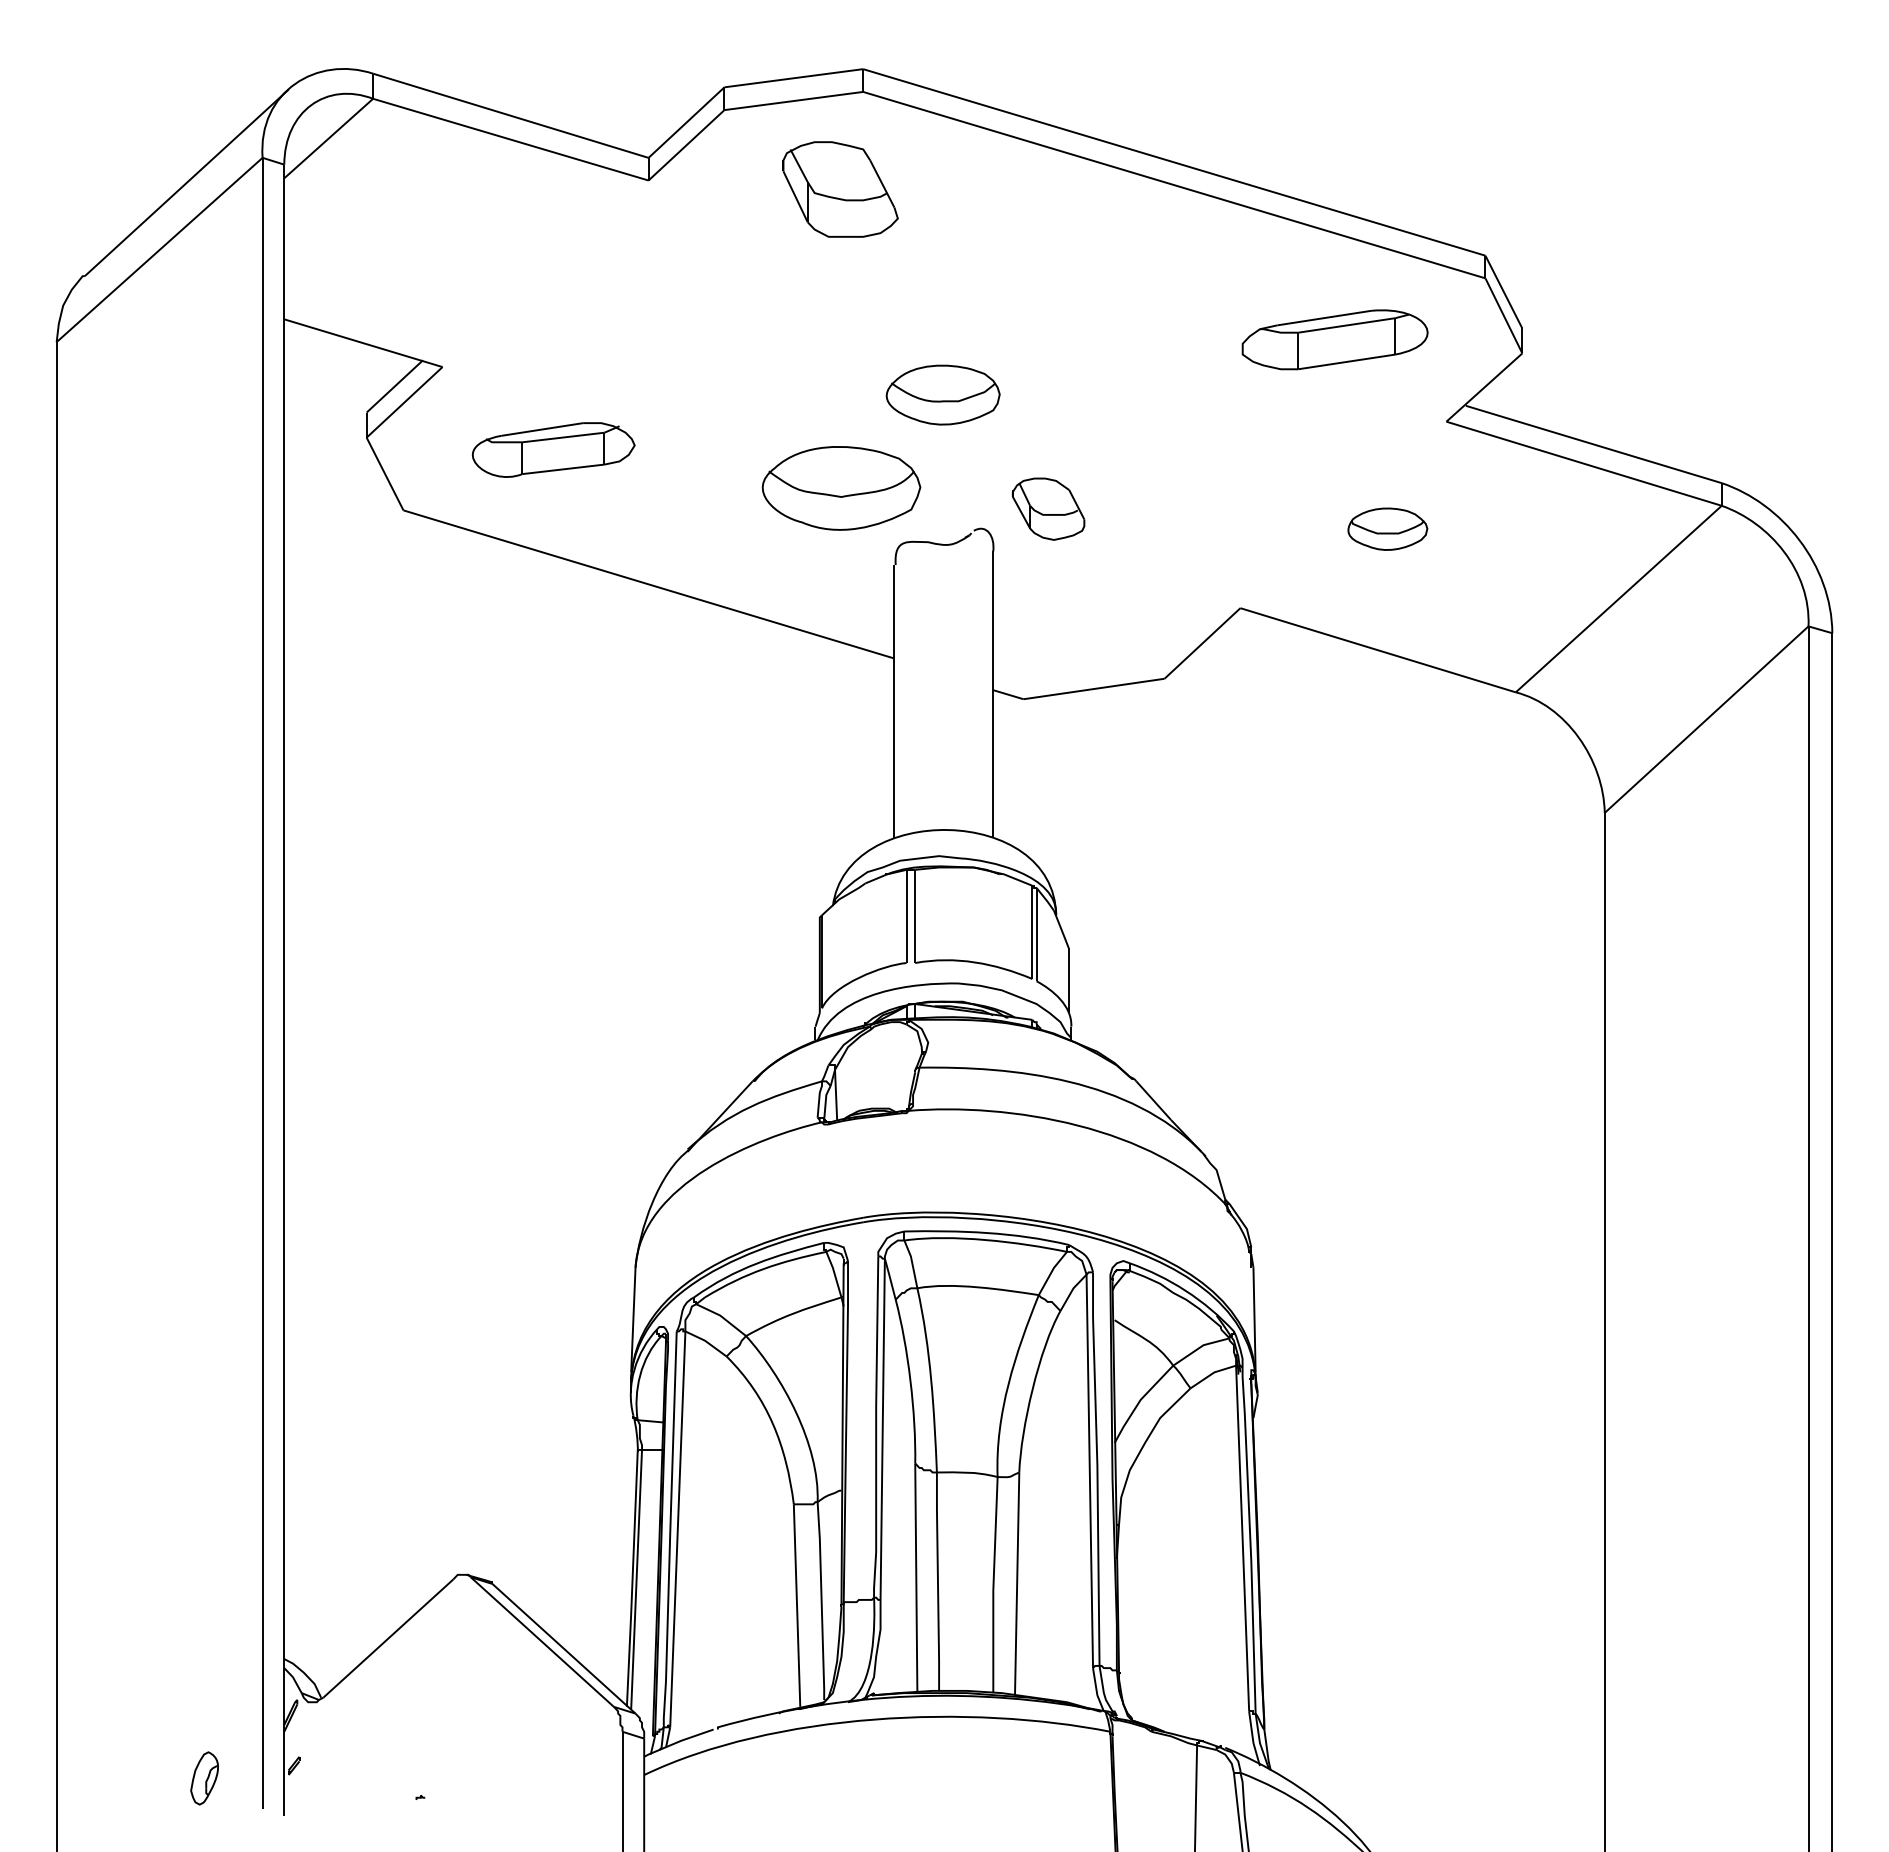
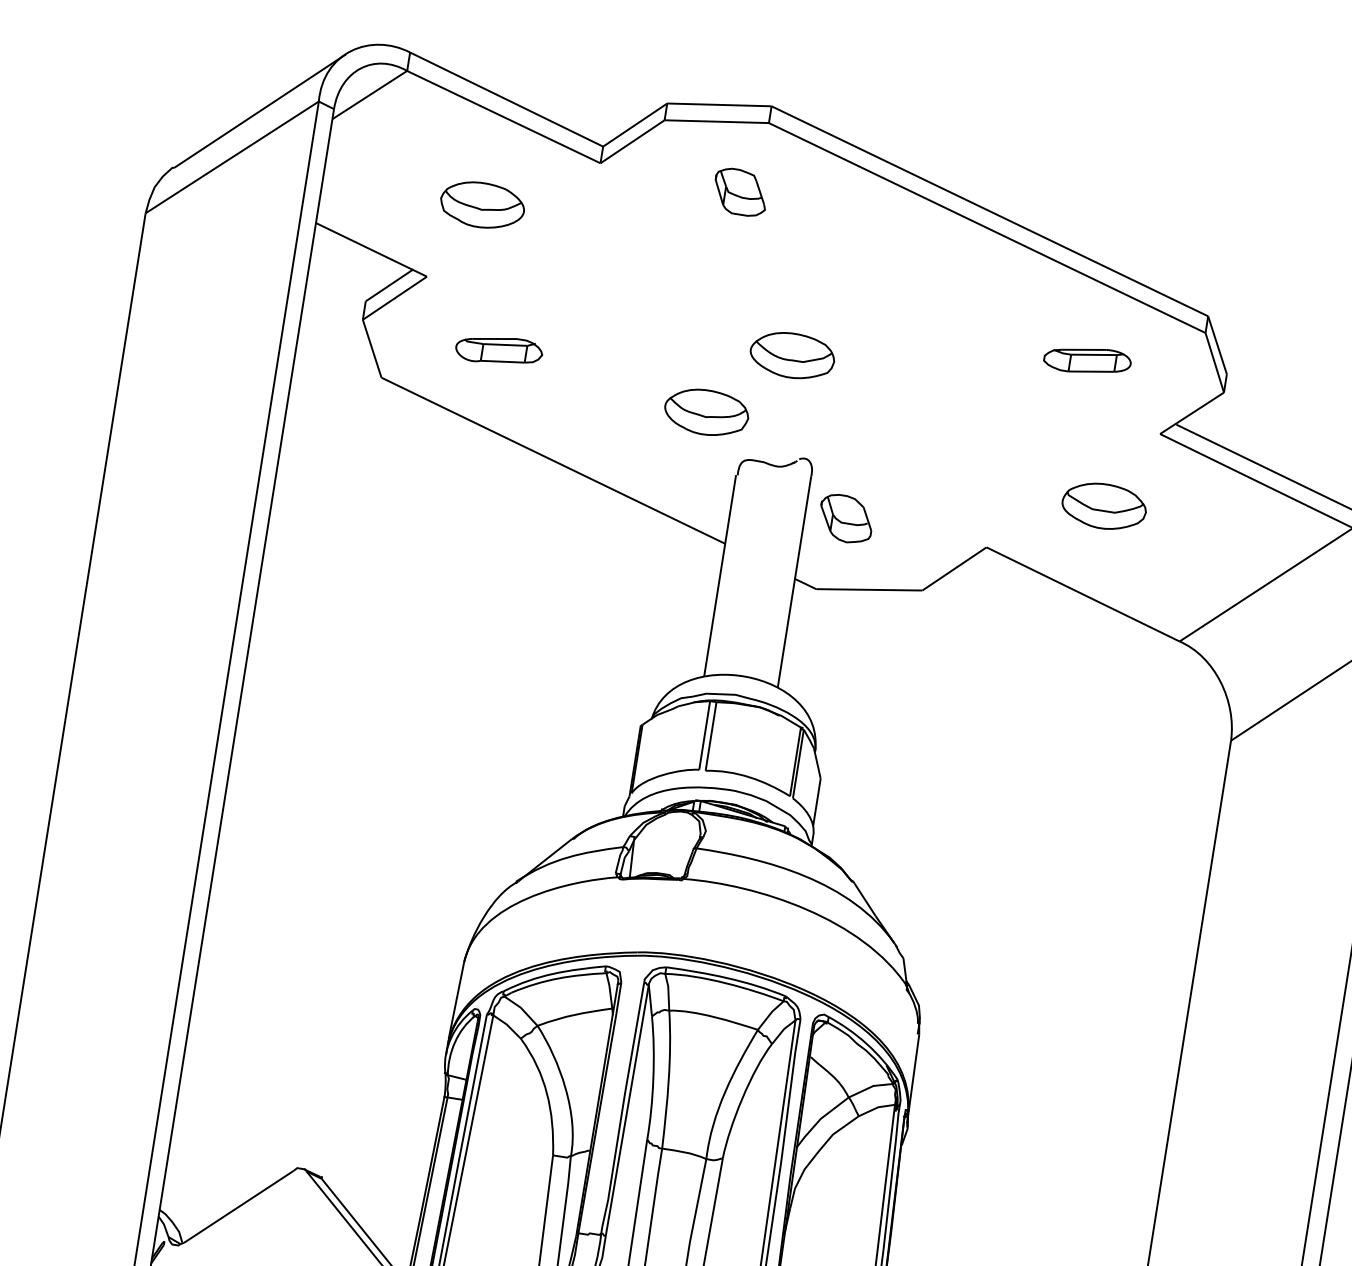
part: (839, 189) -> (740, 192), size x0.62
part: (501, 260) -> (482, 205), added
part: (1334, 339) -> (1087, 360), size x0.62
part: (553, 449) -> (499, 350), size x0.71
part: (841, 488) -> (706, 412), size x0.71
part: (1048, 508) -> (846, 518), moved
part: (1387, 528) -> (1104, 505), size x1.43

